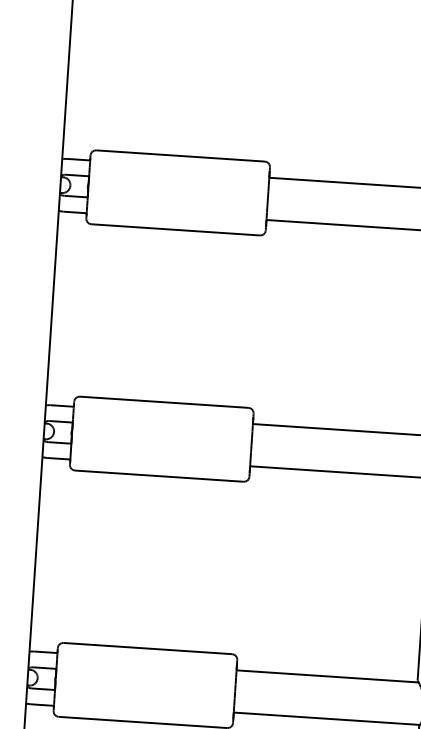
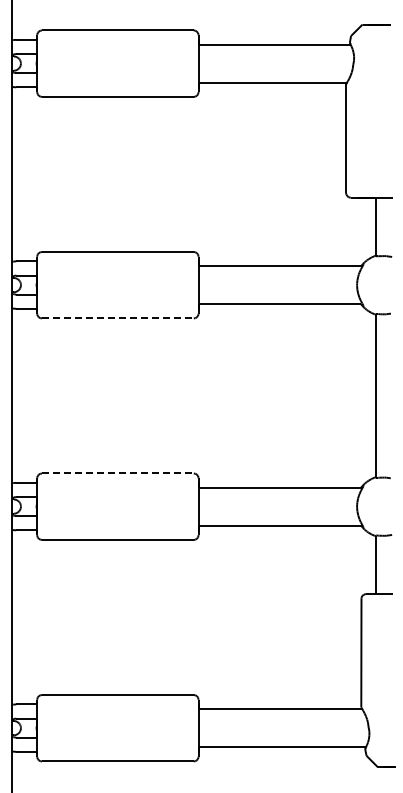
line: (175, 229) -> (117, 318), solid -> dashed
line: (163, 402) -> (117, 473), solid -> dashed

